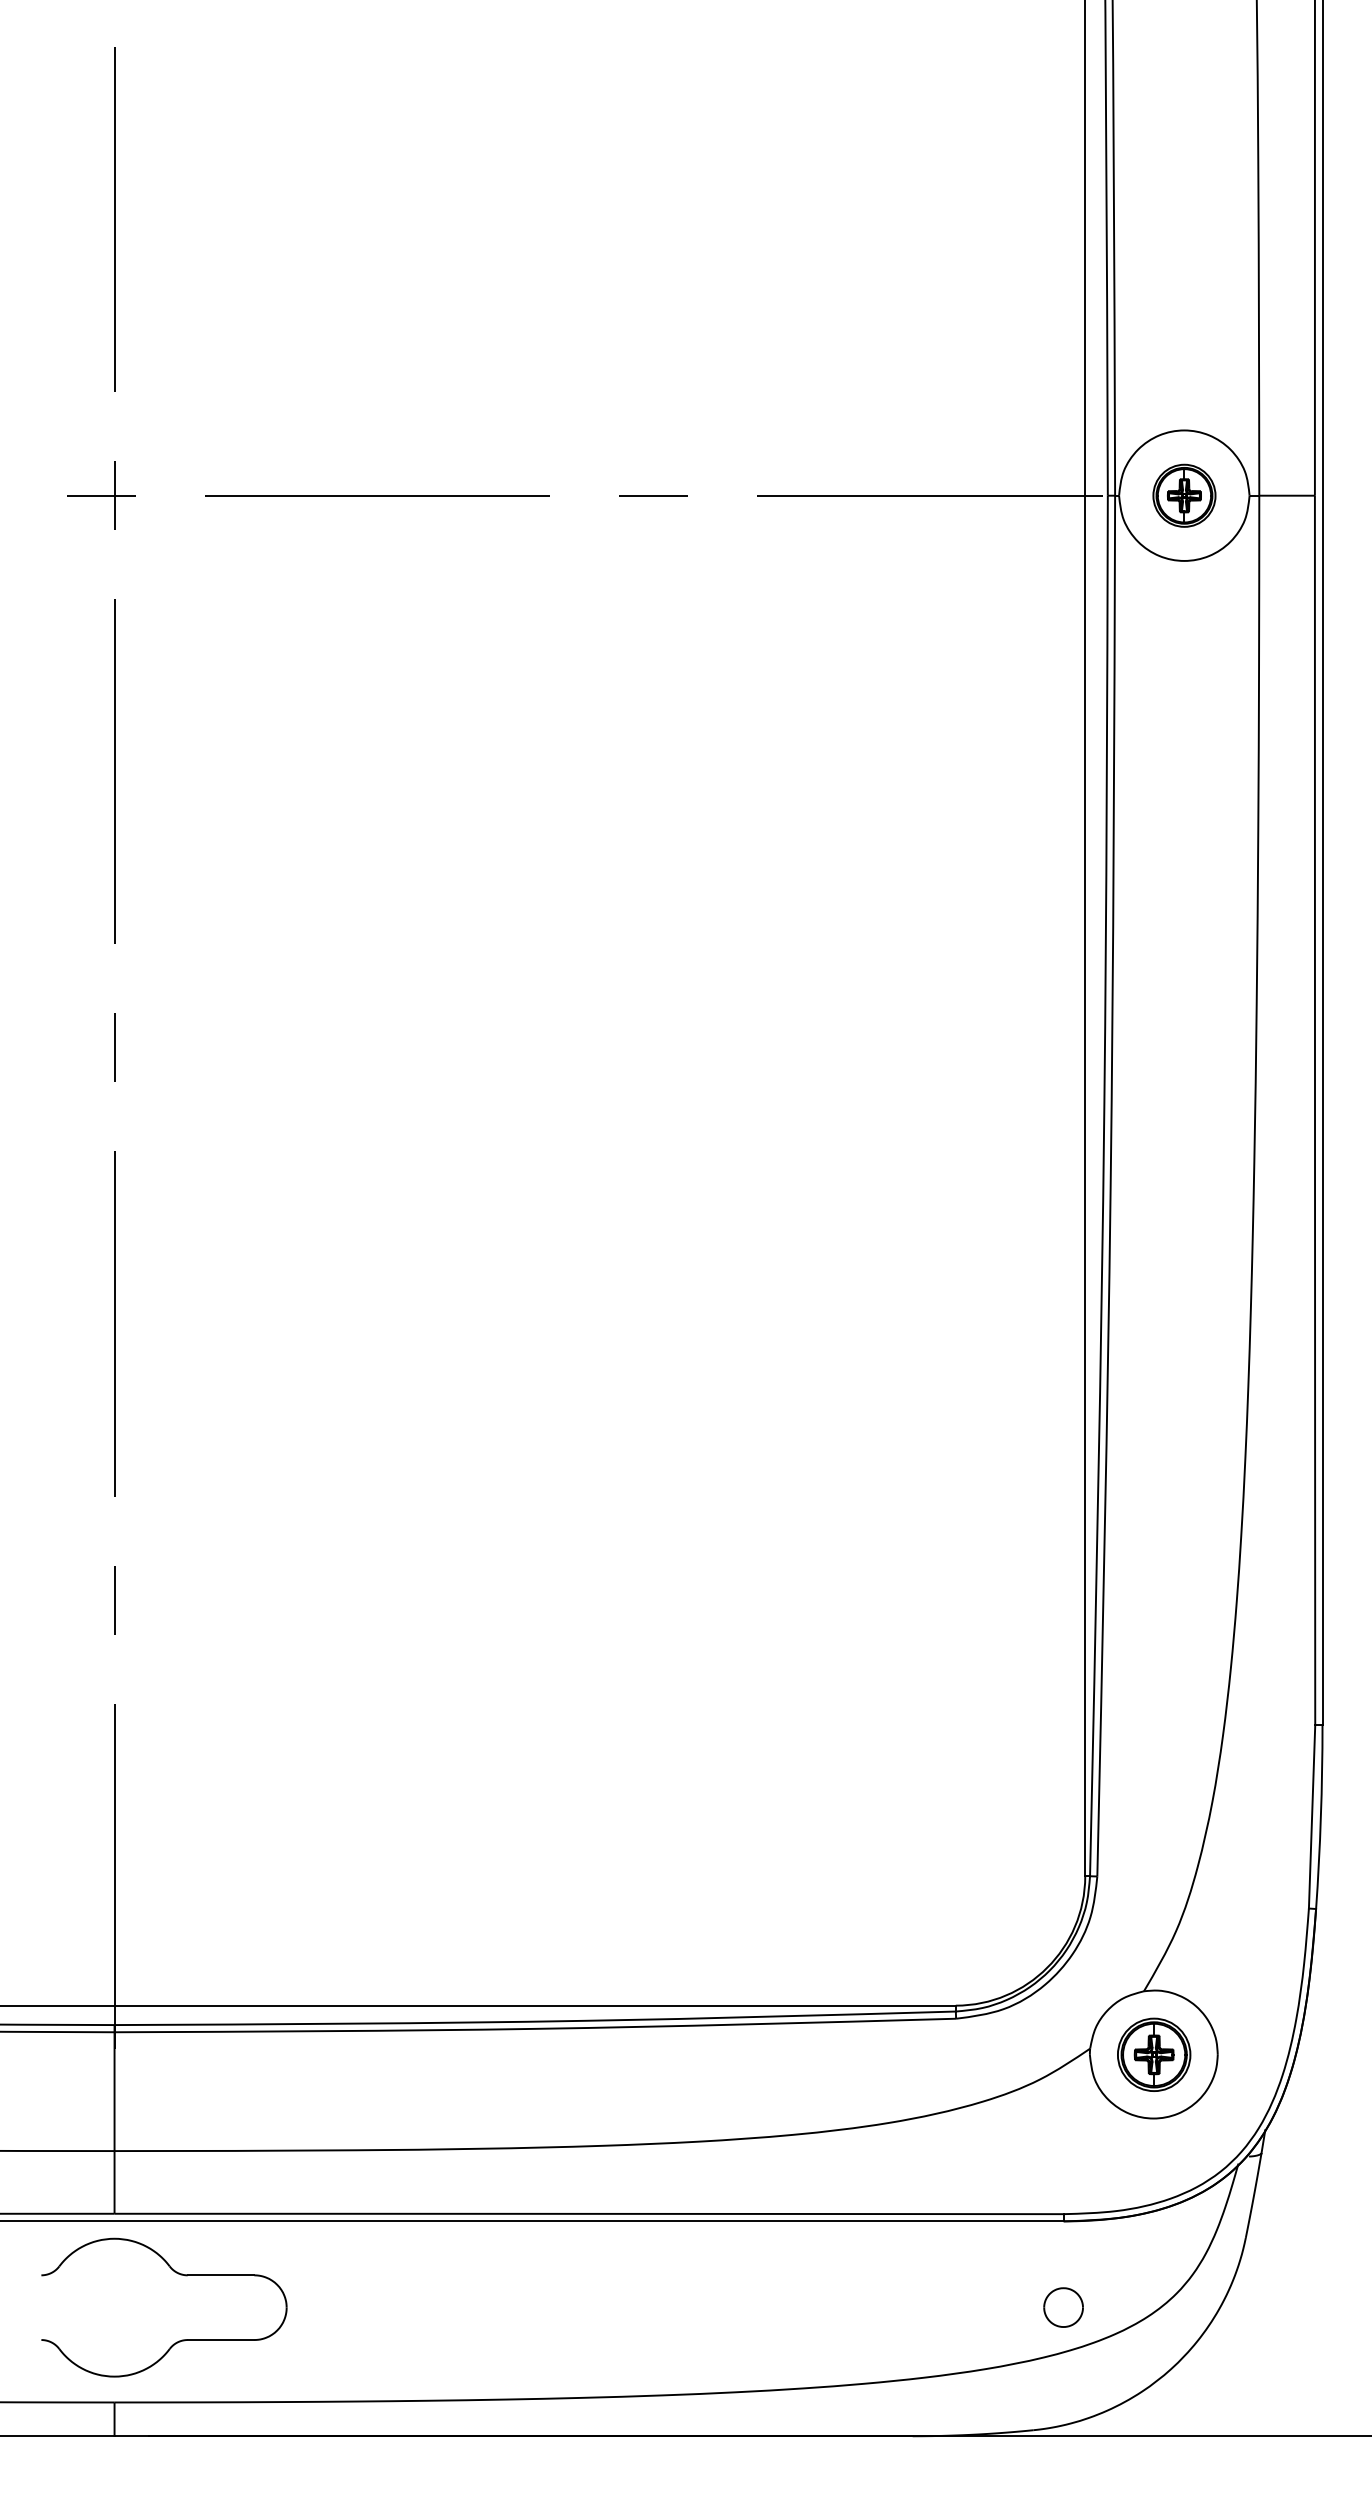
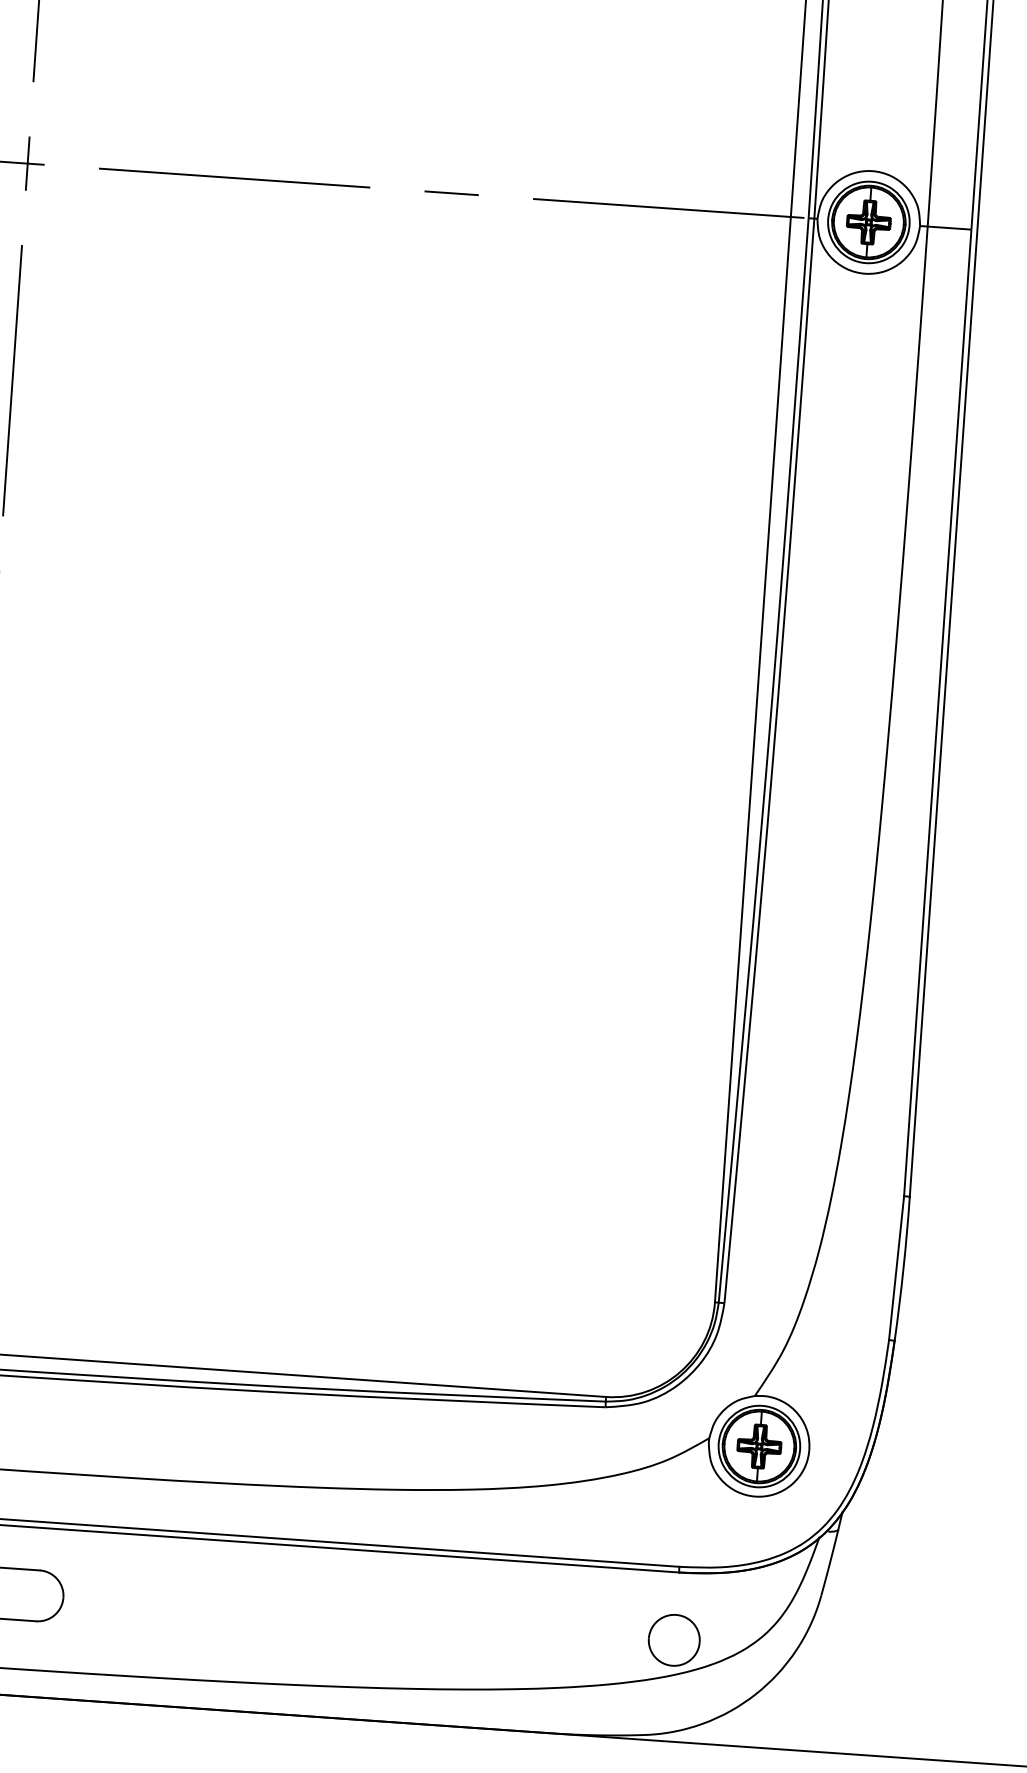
part: (1184, 495) -> (868, 222), size x1.67
part: (1153, 2054) -> (758, 1446), size x1.43
part: (1063, 2307) -> (674, 1640), size x1.67

